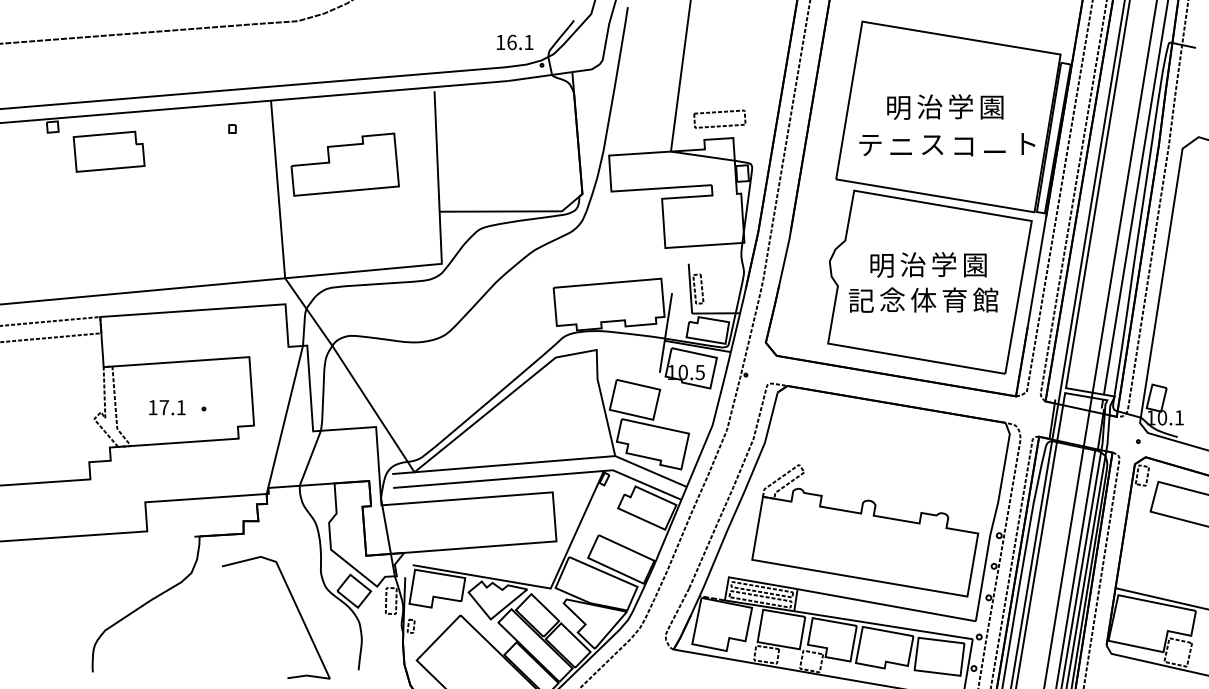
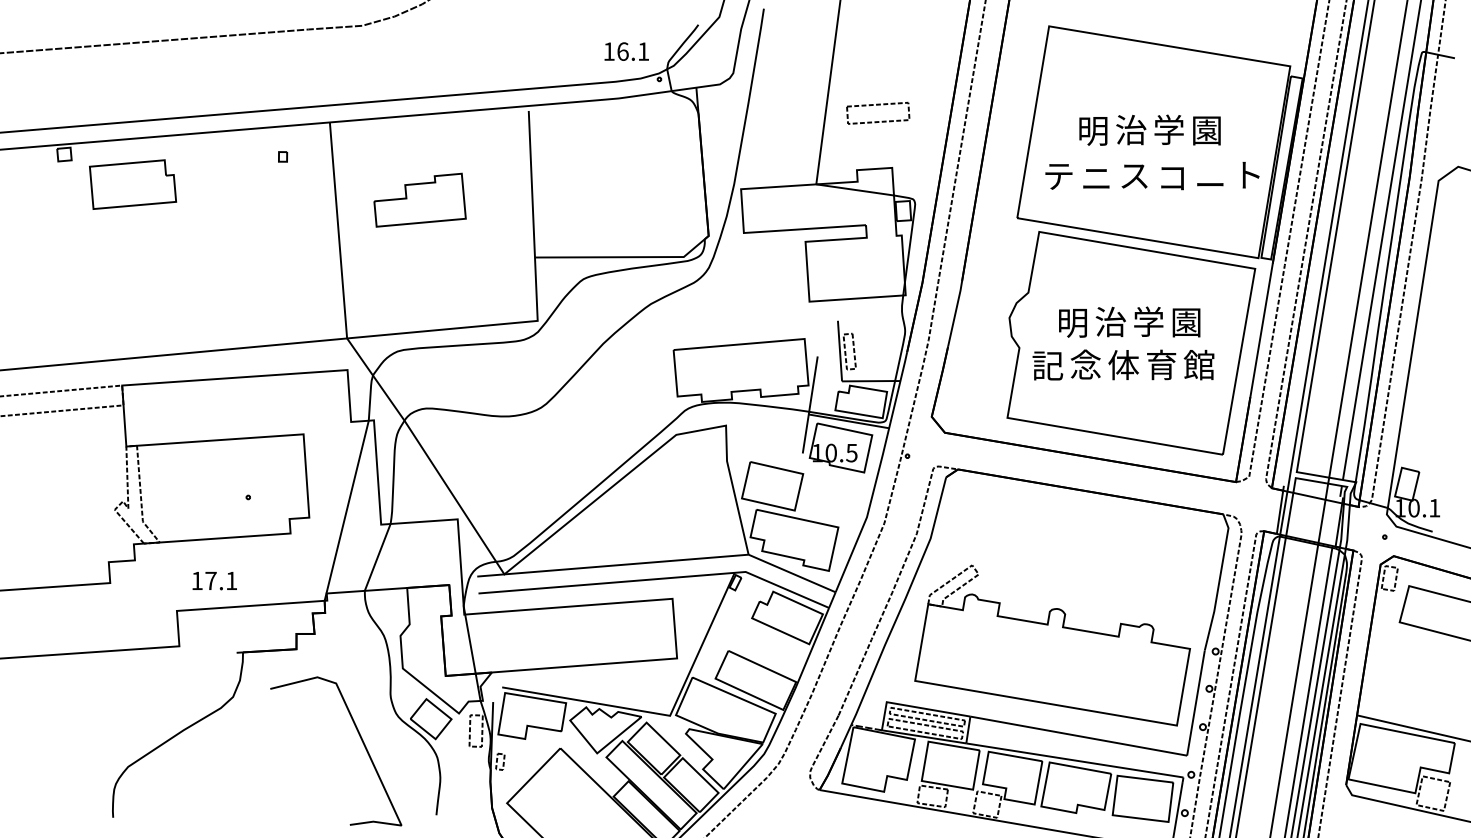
part: (719, 118) -> (877, 112), moved
part: (344, 164) -> (419, 200), size x0.7
text: (167, 407) -> (214, 580), moved

